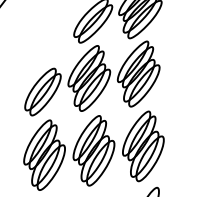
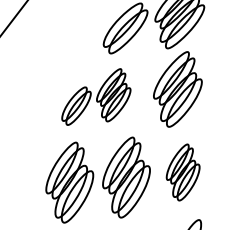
part: (67, 80) -> (96, 96), size x0.7
part: (142, 146) -> (182, 172), size x0.7

